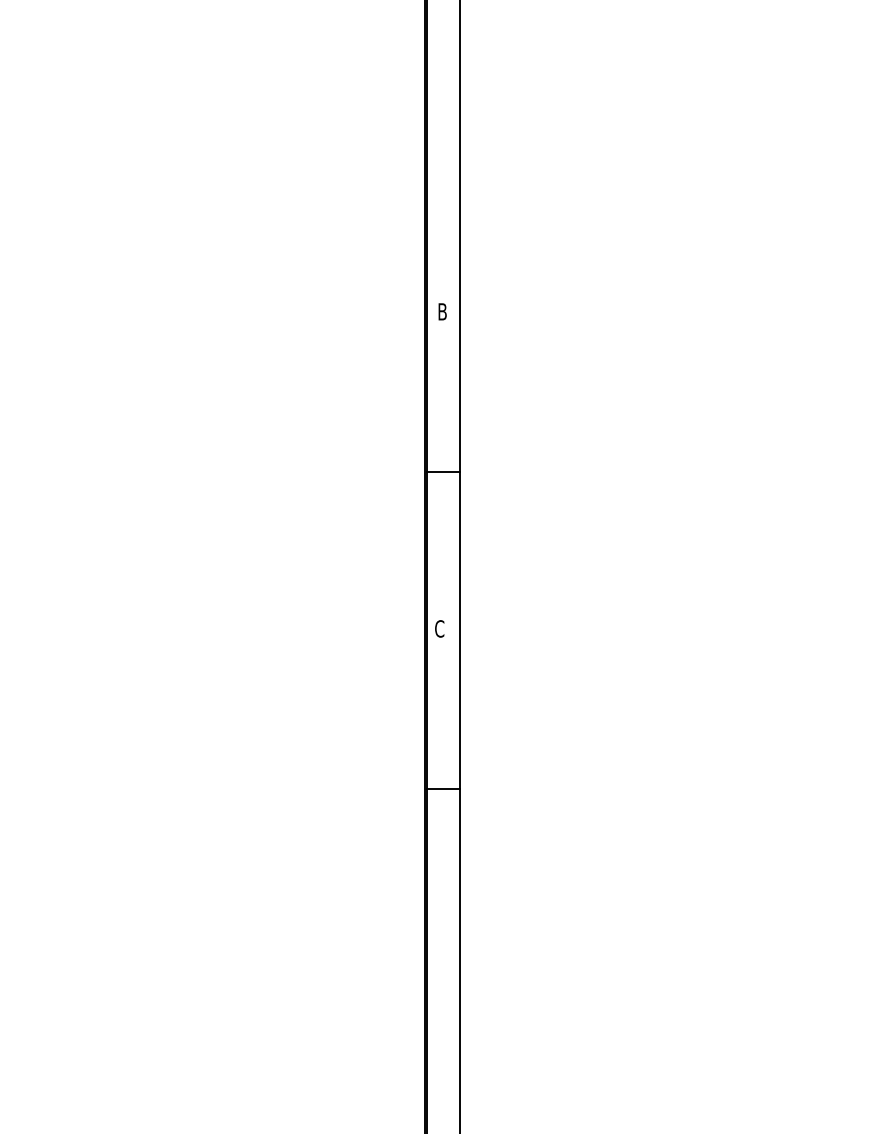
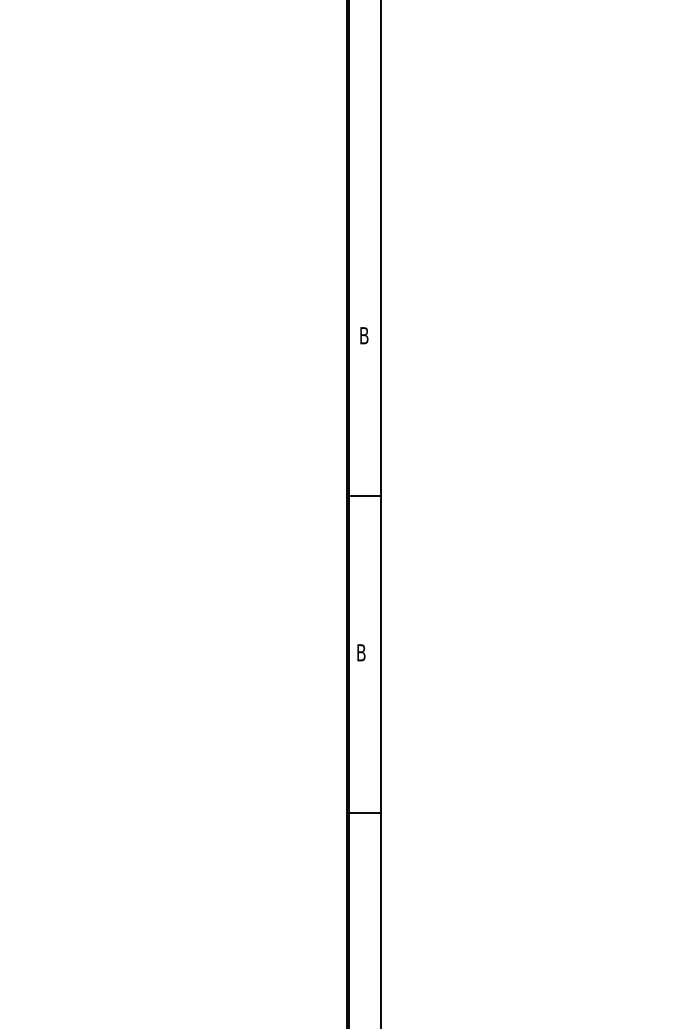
text: (439, 628) -> (361, 652), C -> B

